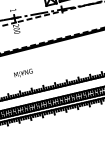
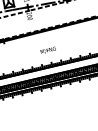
text: (22, 72) -> (47, 49), moved

